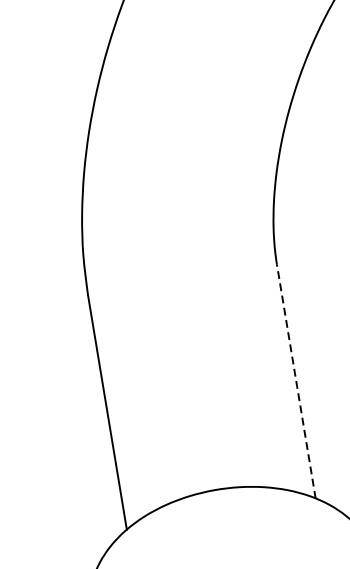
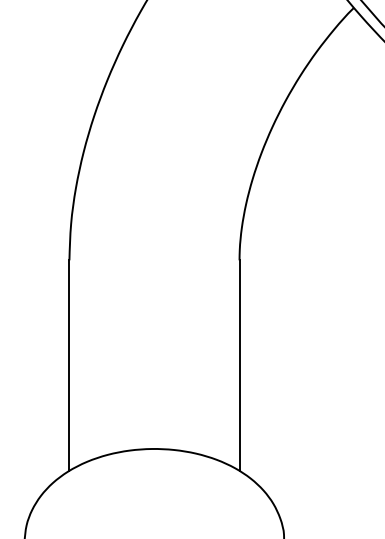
line: (296, 381) -> (239, 365), dashed -> solid

